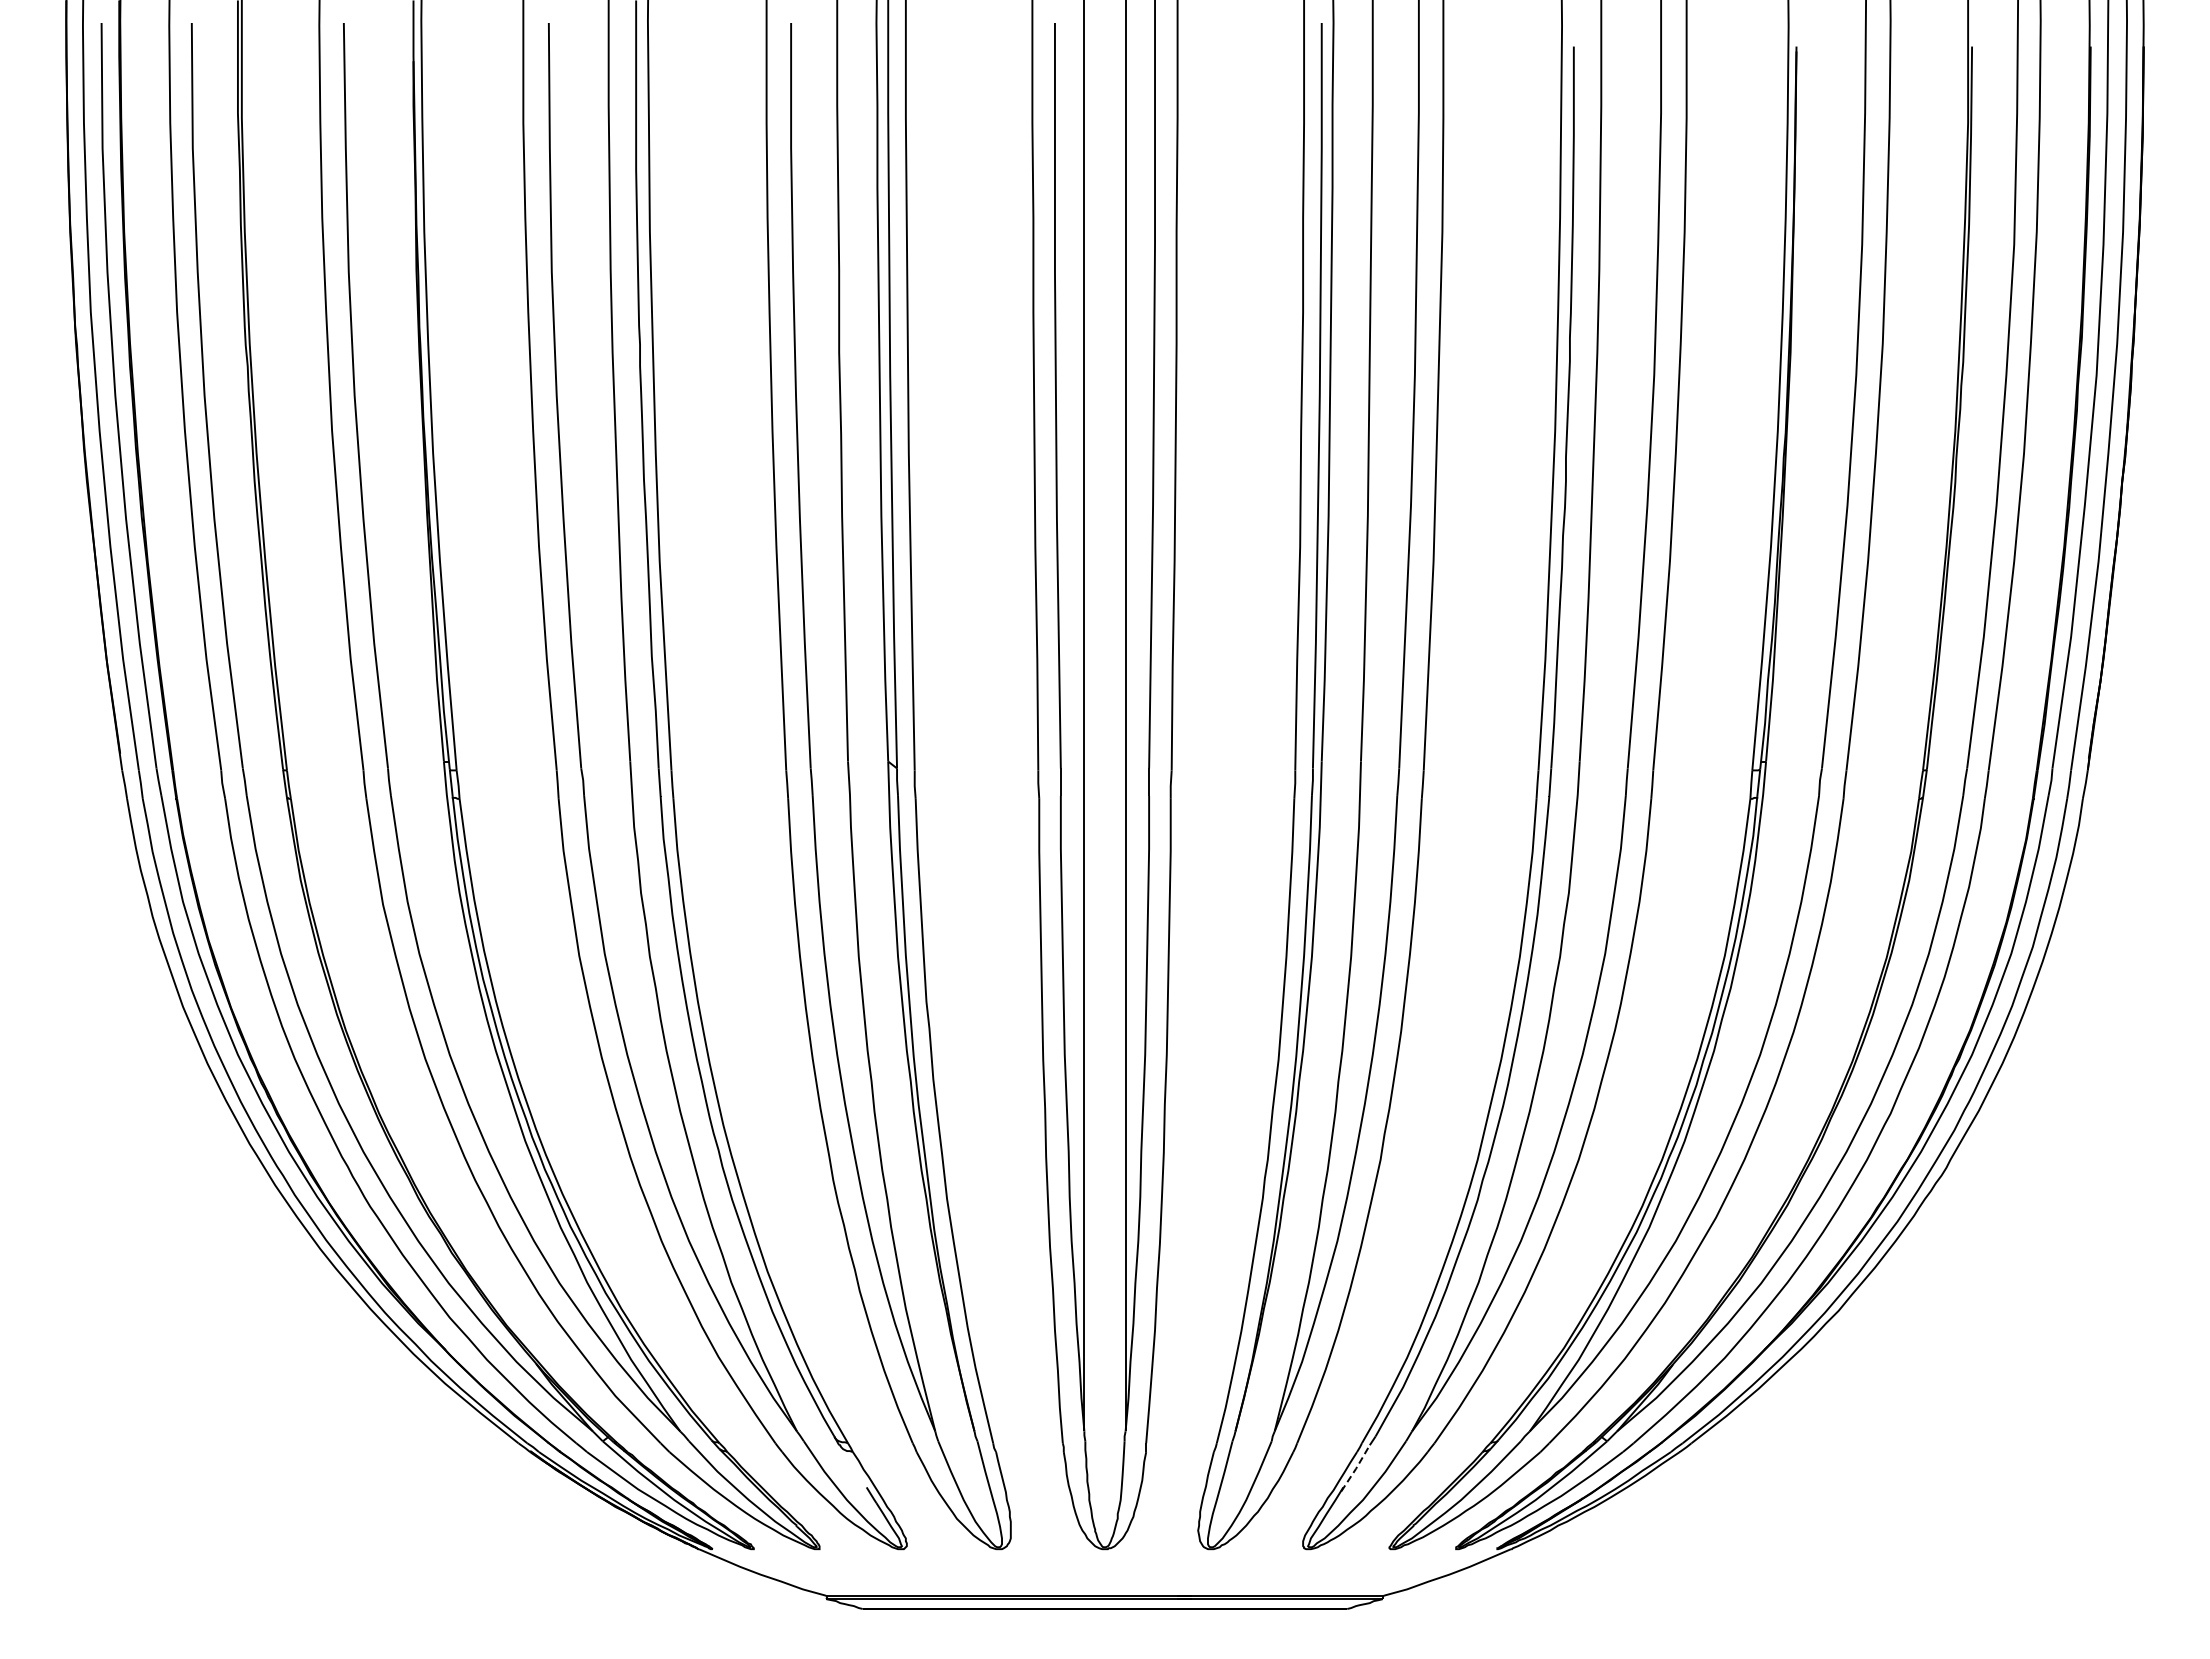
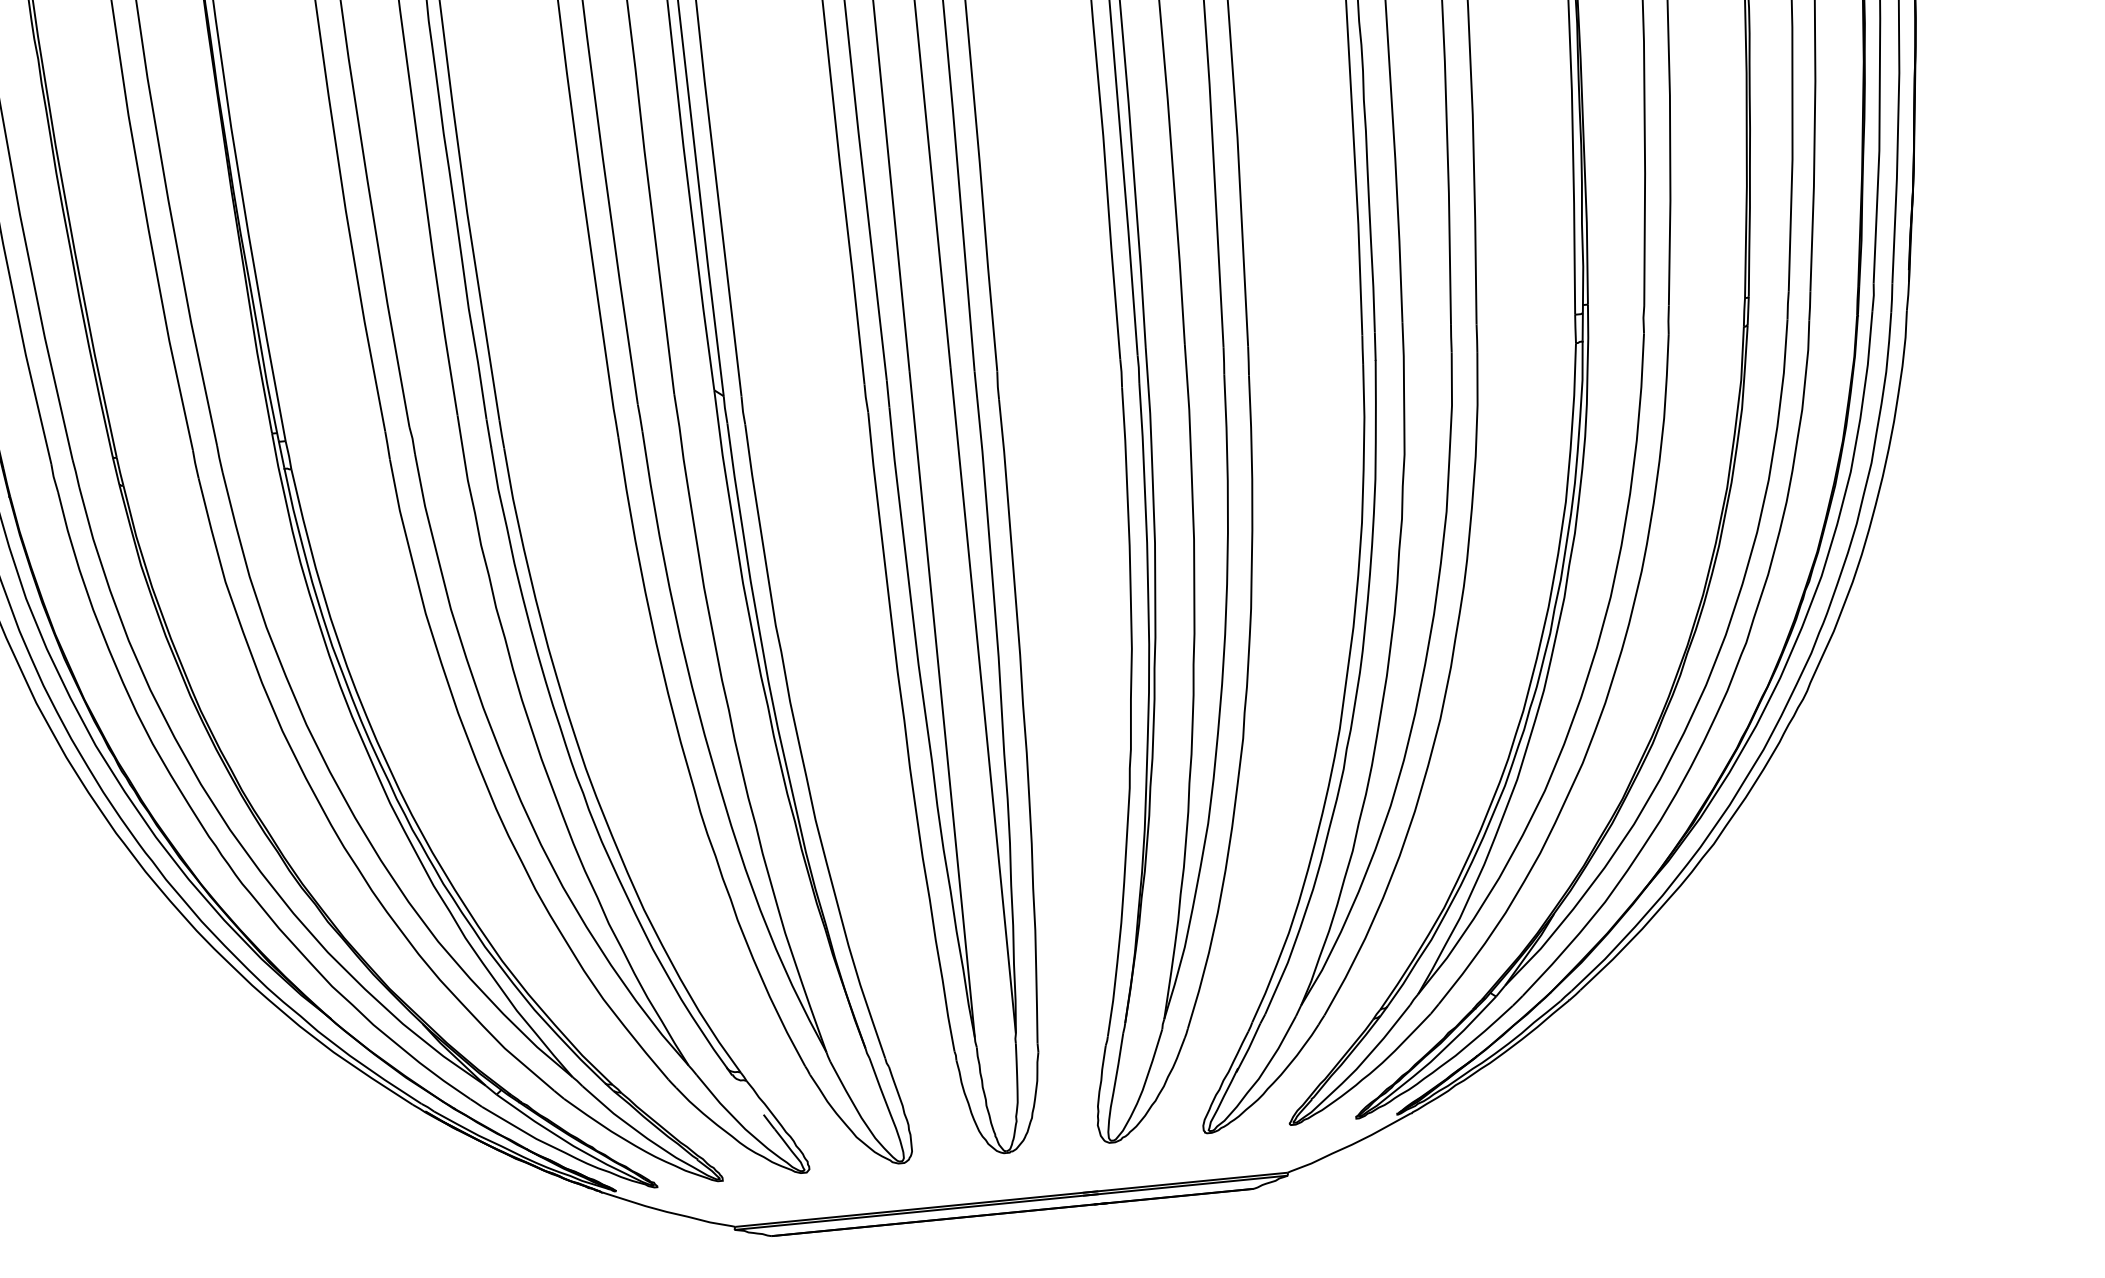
line: (1356, 1468) -> (1249, 1048), dashed -> solid

